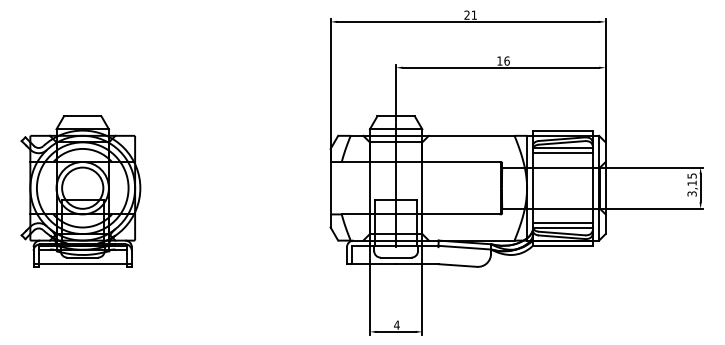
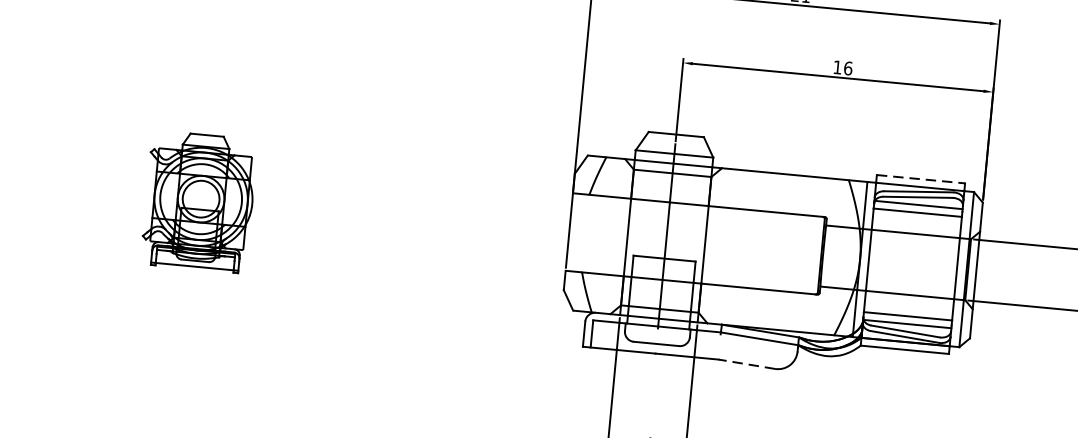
line: (562, 130) -> (920, 179), solid -> dashed
part: (80, 191) -> (198, 201), size x0.6
line: (457, 265) -> (746, 364), solid -> dashed

